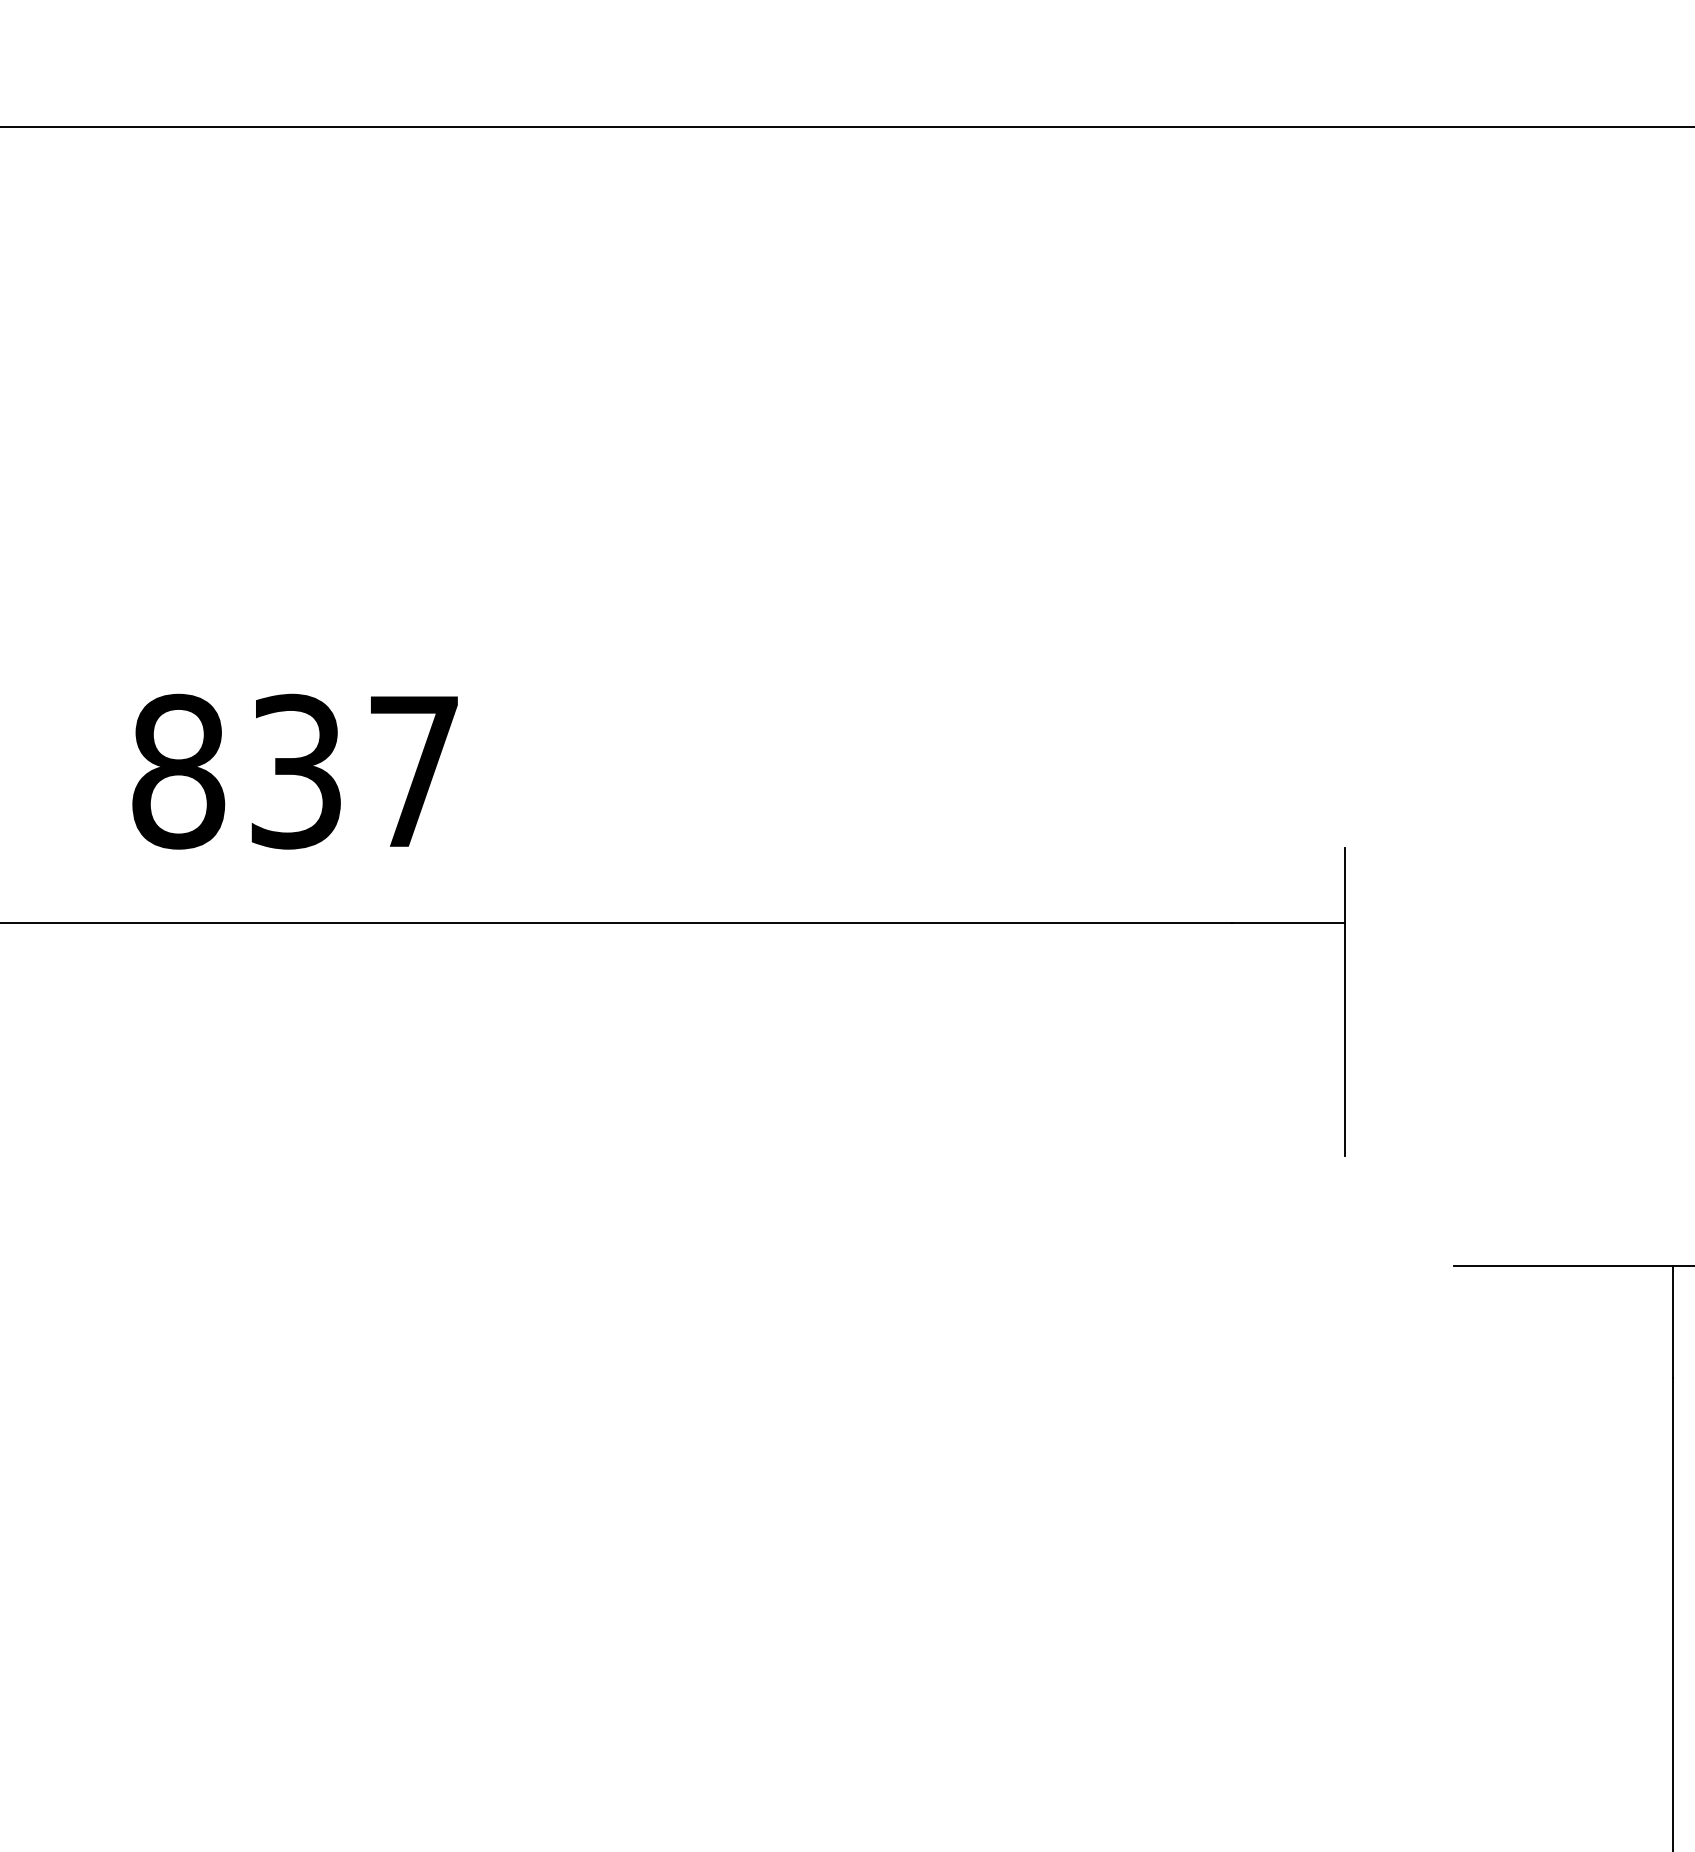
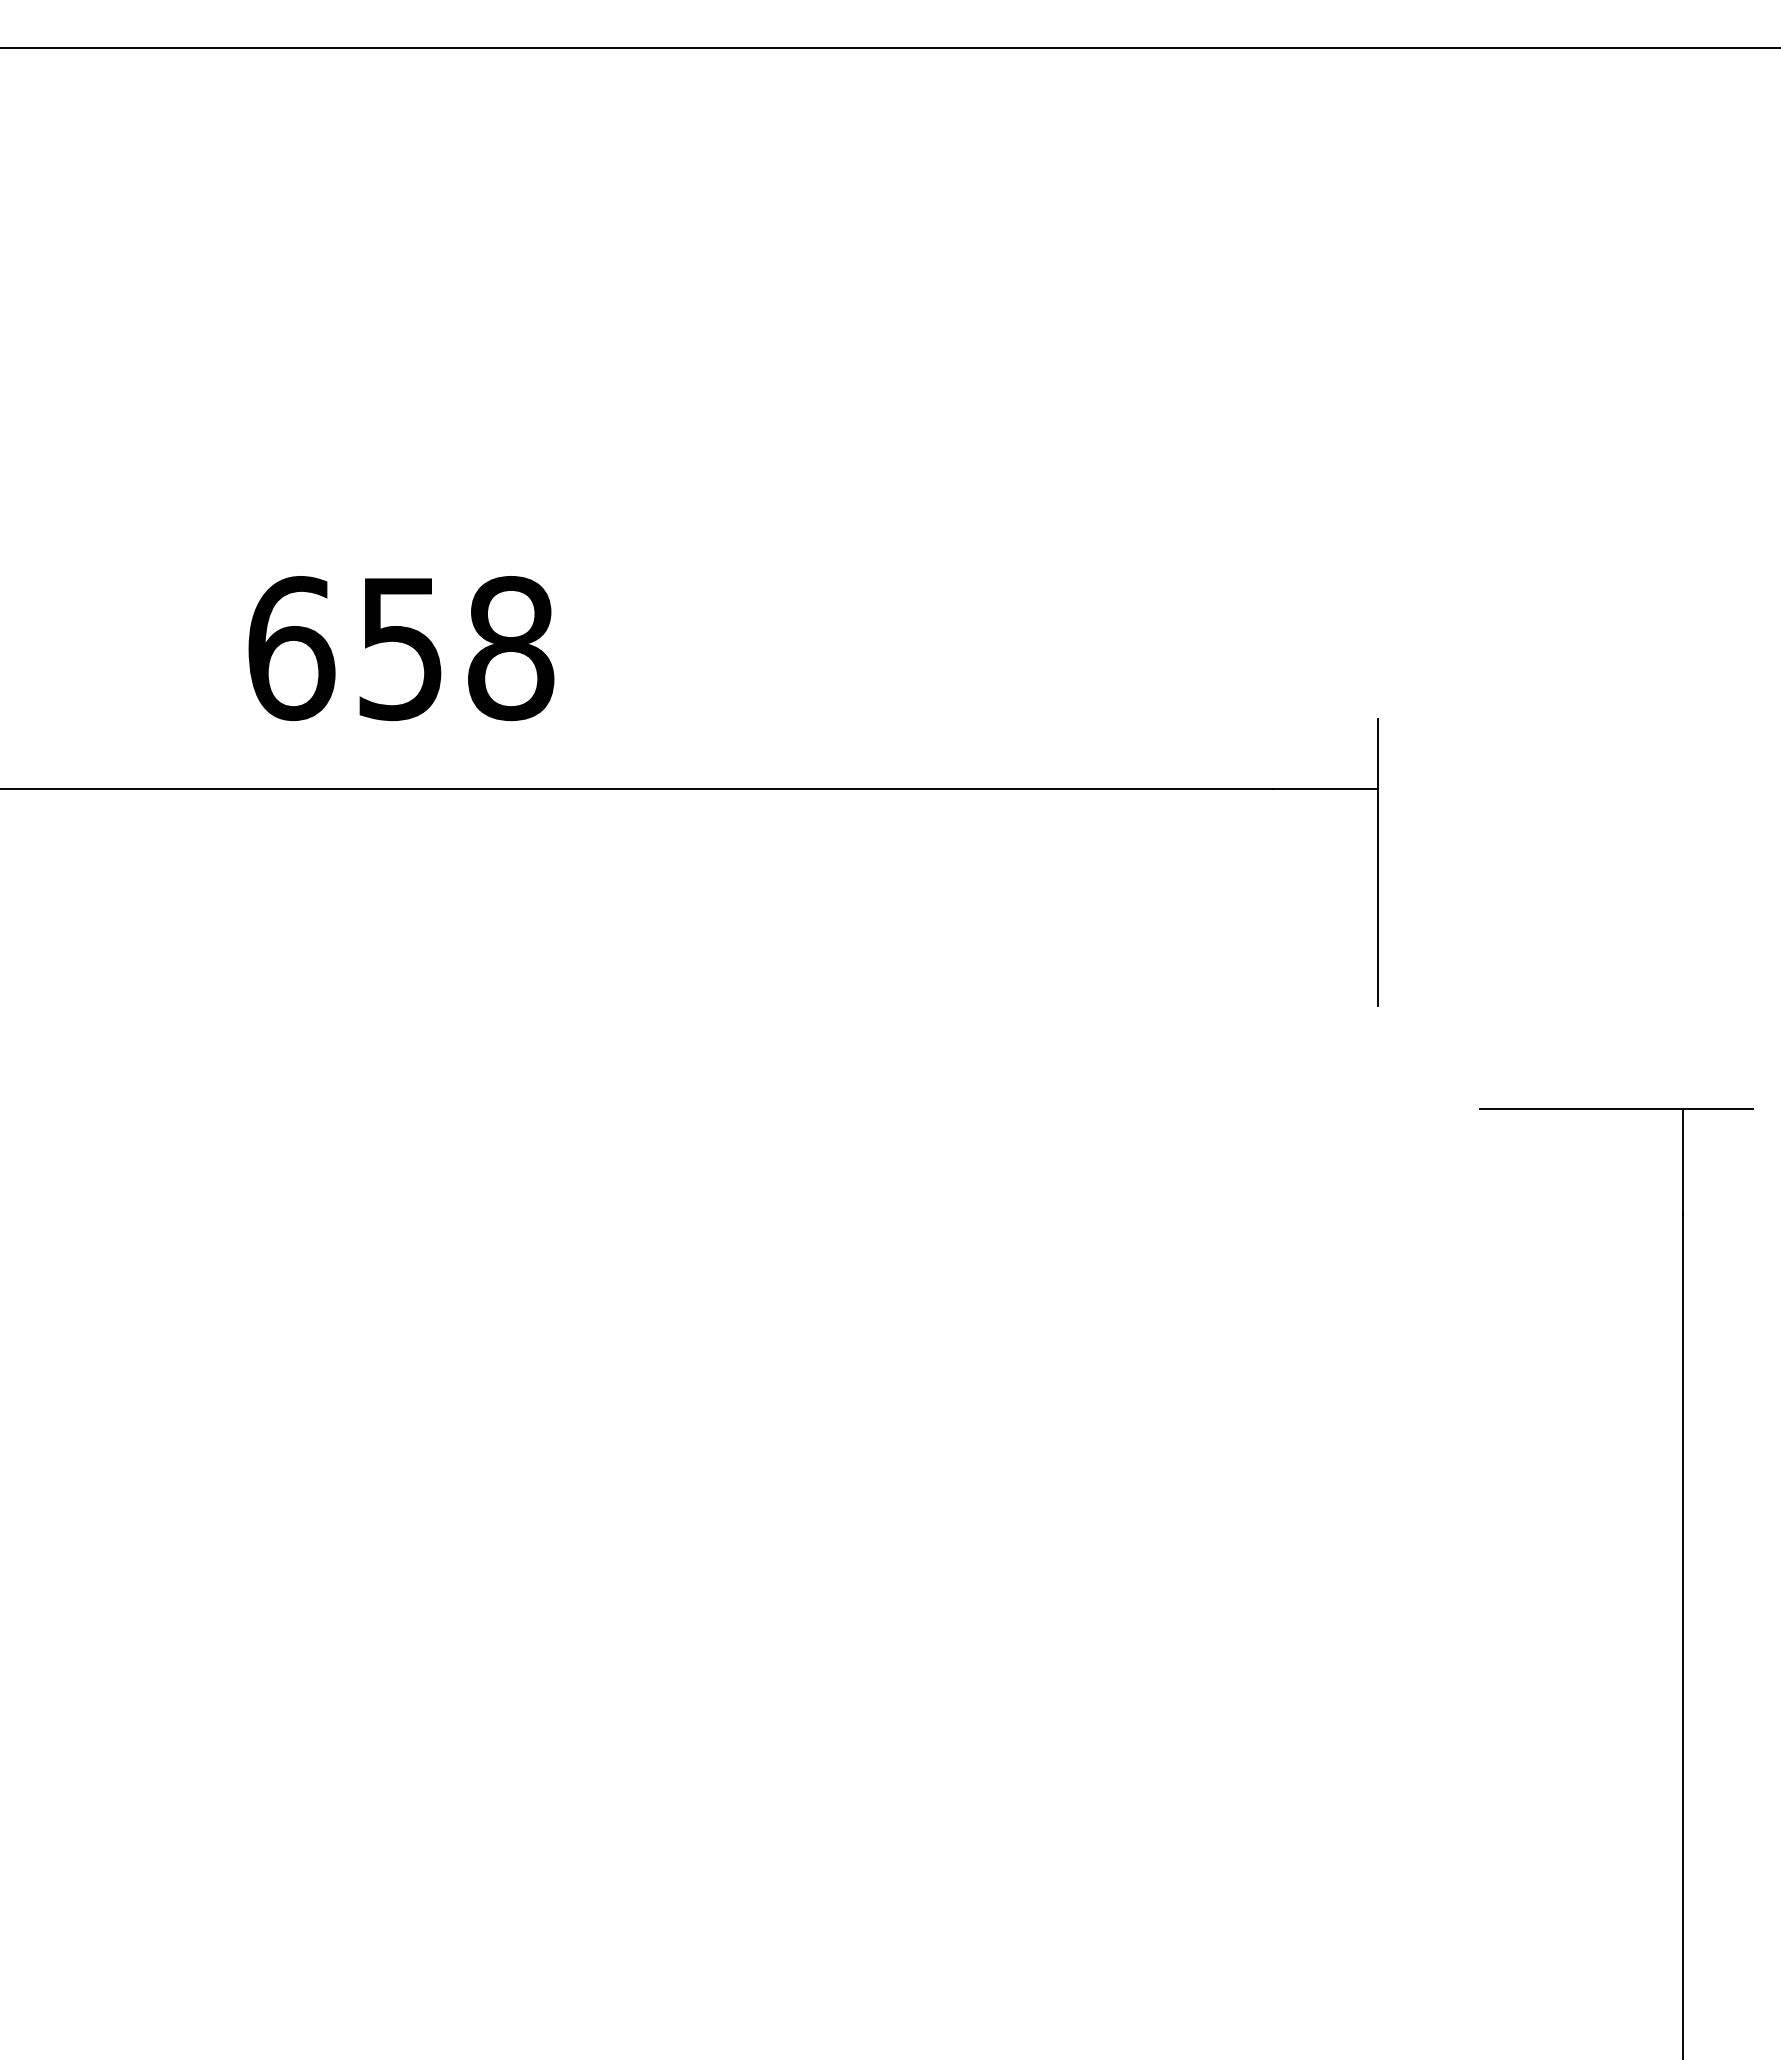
text: (296, 771) -> (401, 648), 837 -> 658

